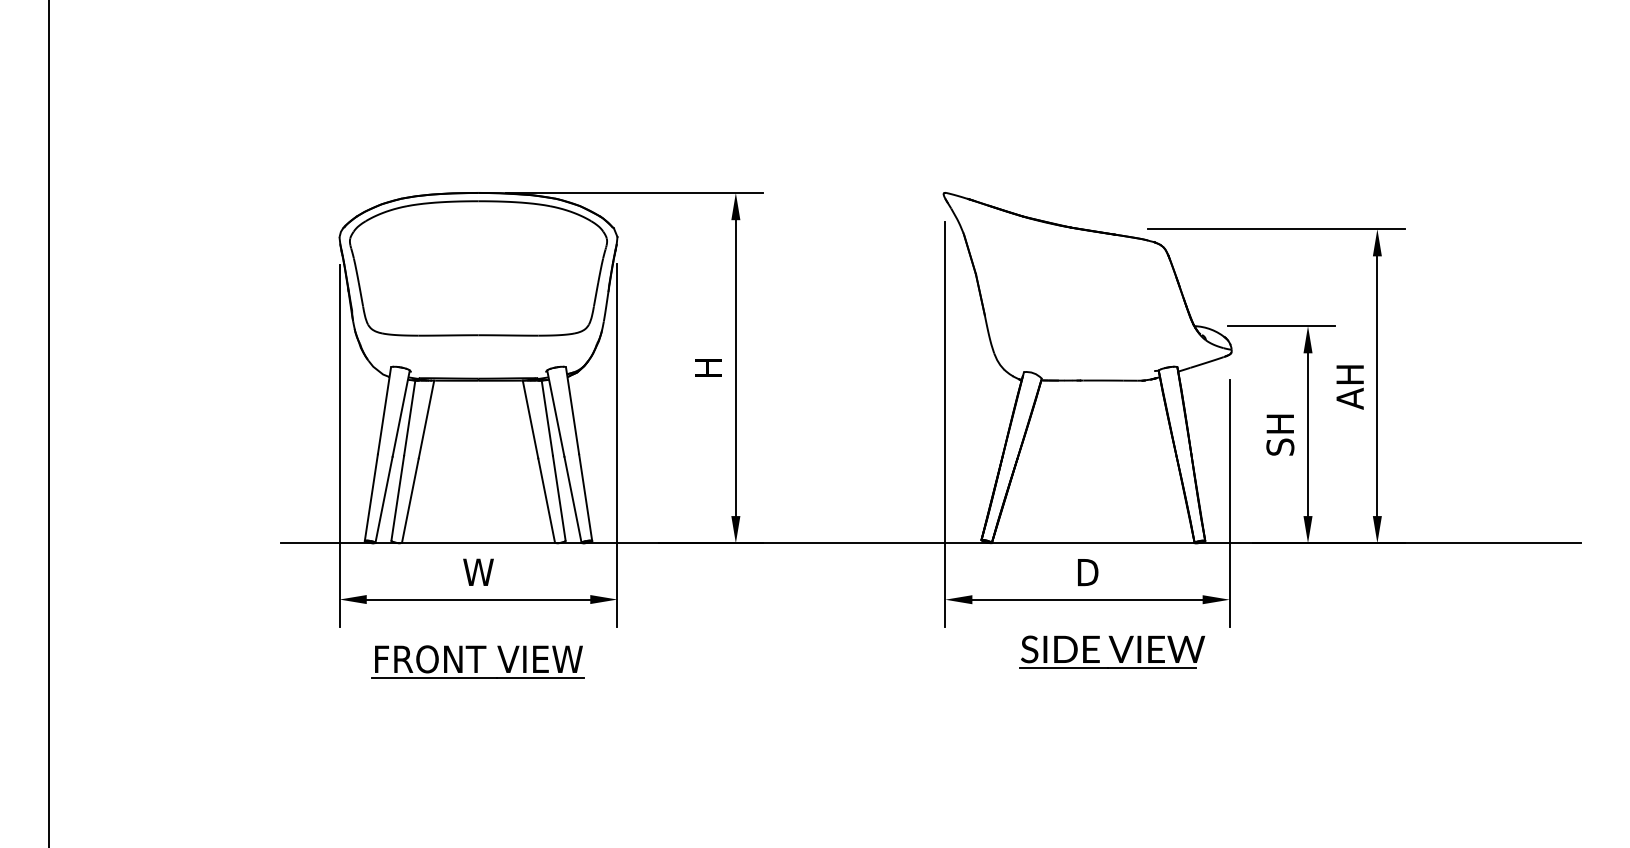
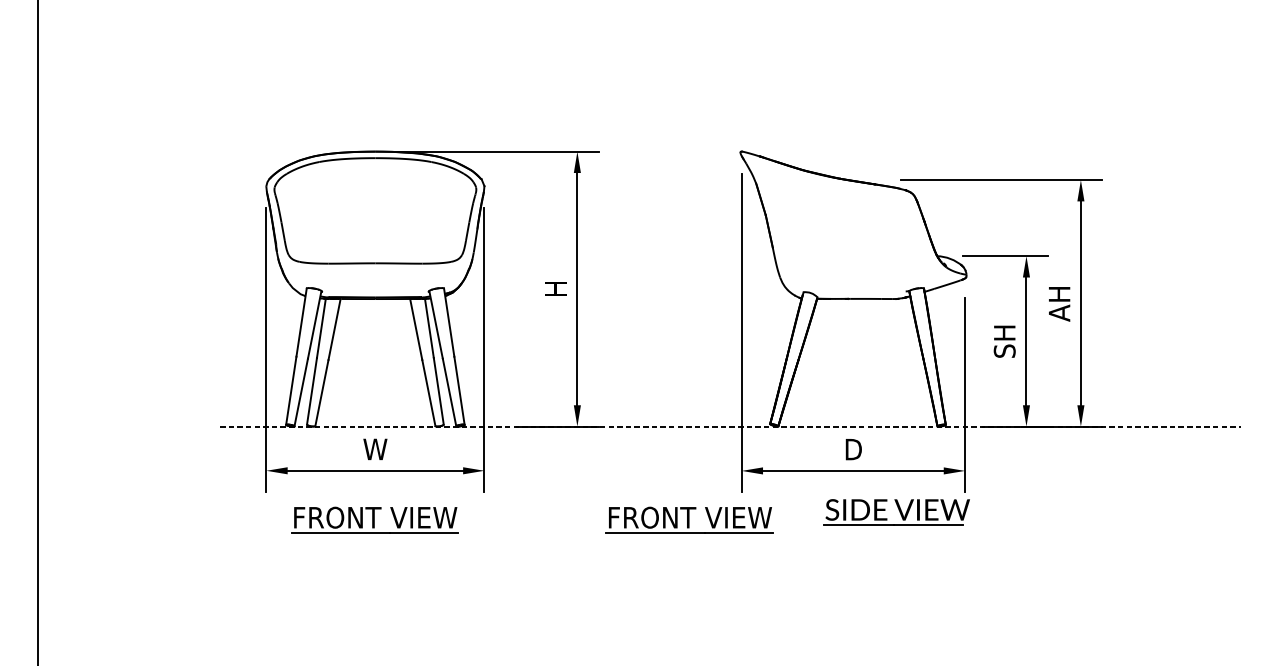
line: (931, 543) -> (730, 426), solid -> dashed
part: (1112, 651) -> (897, 511), moved
part: (878, 661) -> (689, 519), added

